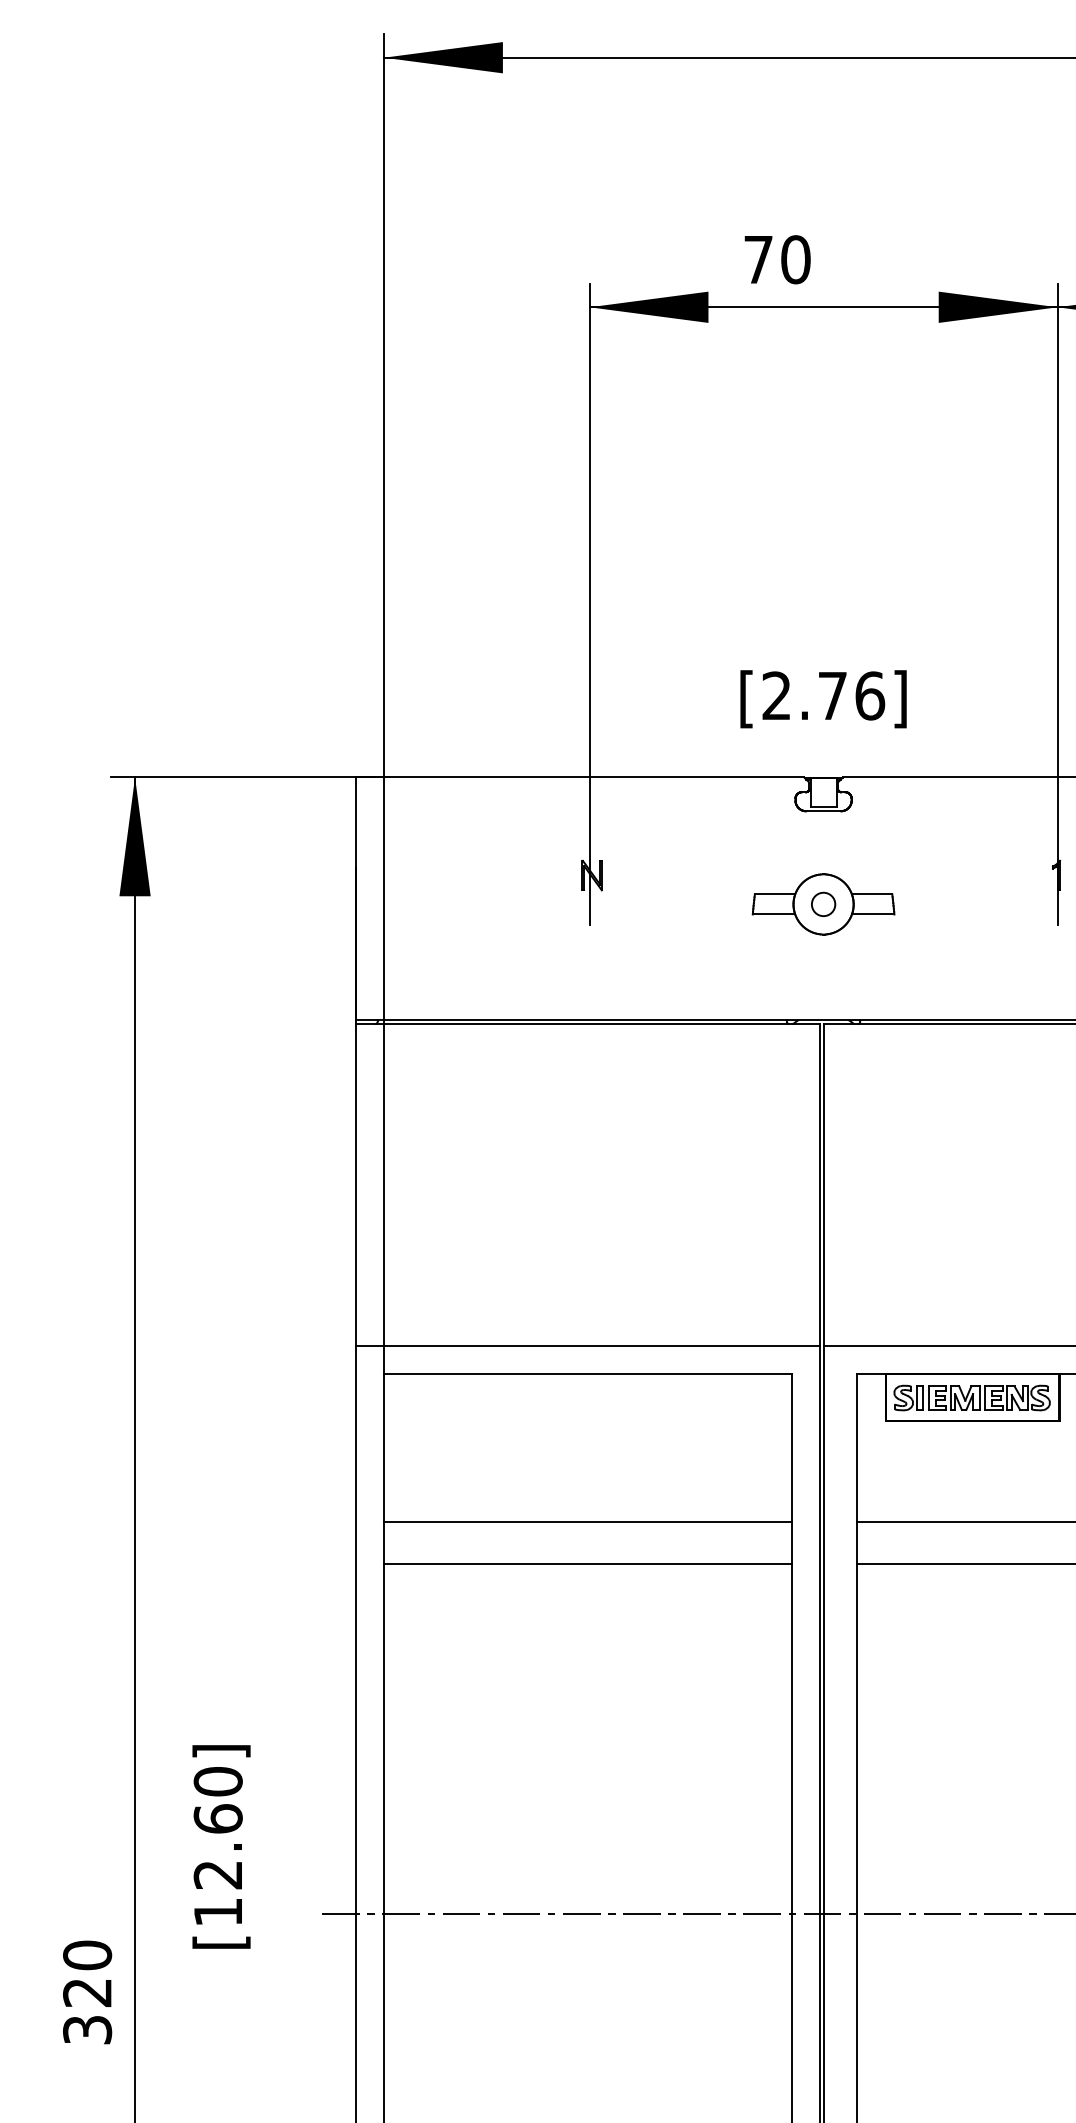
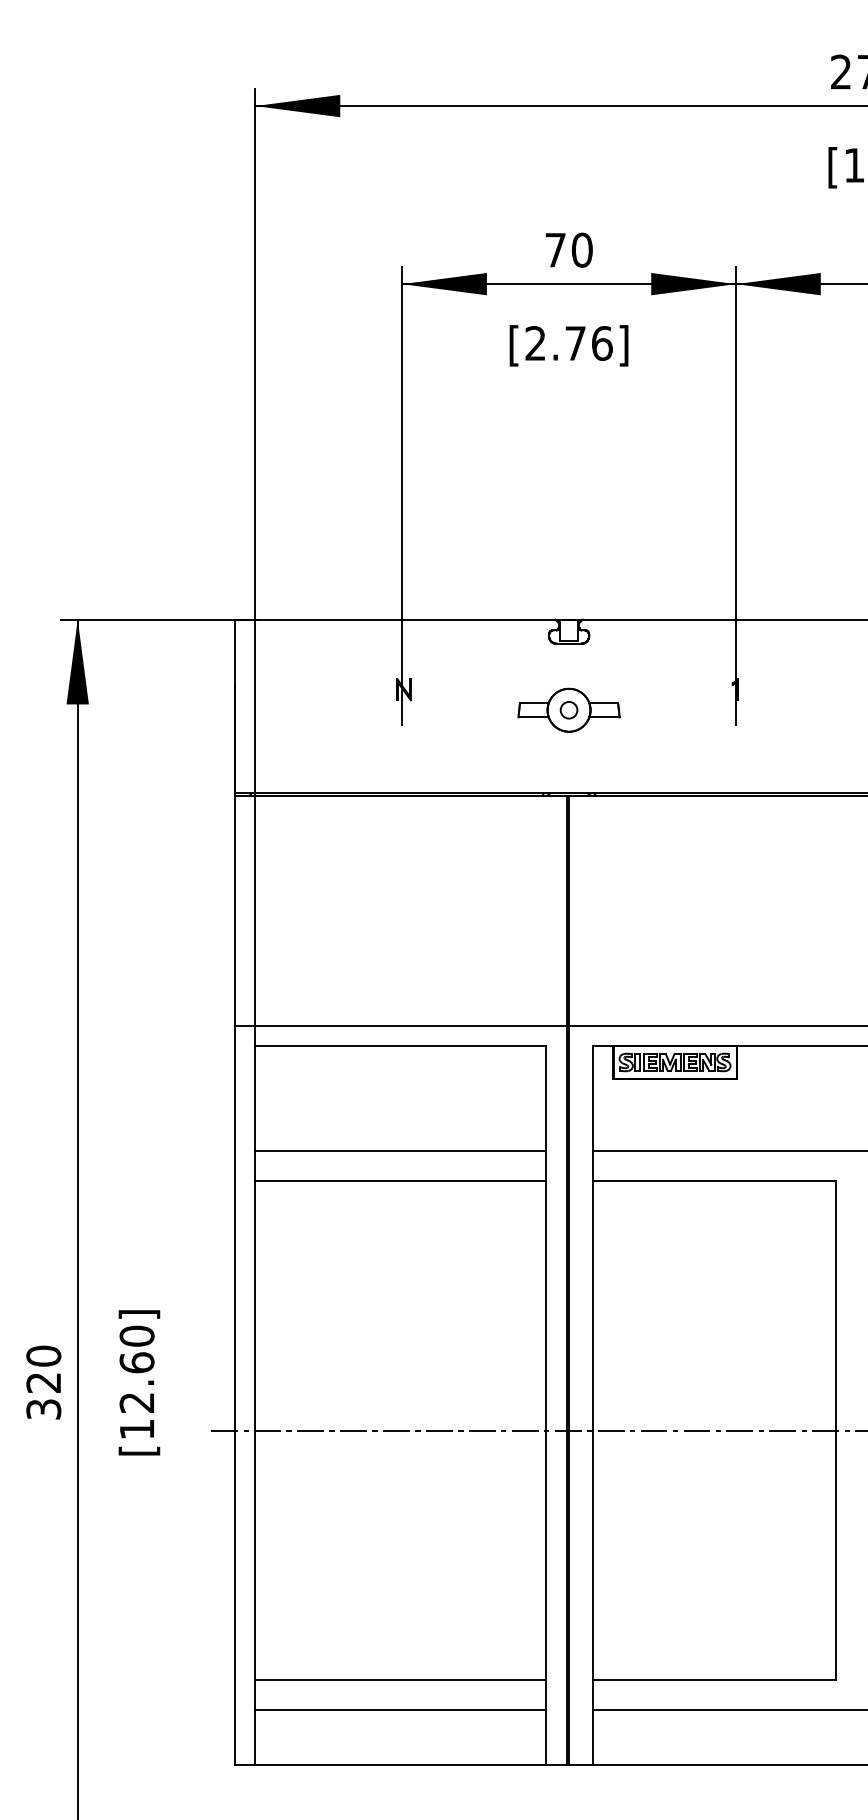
text: (776, 258) -> (568, 249), moved
text: (822, 698) -> (568, 345), moved
text: (87, 1992) -> (43, 1382), moved

